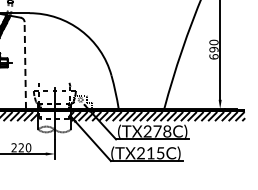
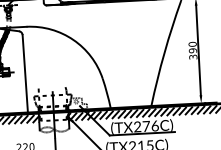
text: (213, 56) -> (192, 56), 690 -> 390
line: (25, 65) -> (25, 73), dashed -> solid
text: (167, 130) -> (155, 125), (TX278C) -> (TX276C)

